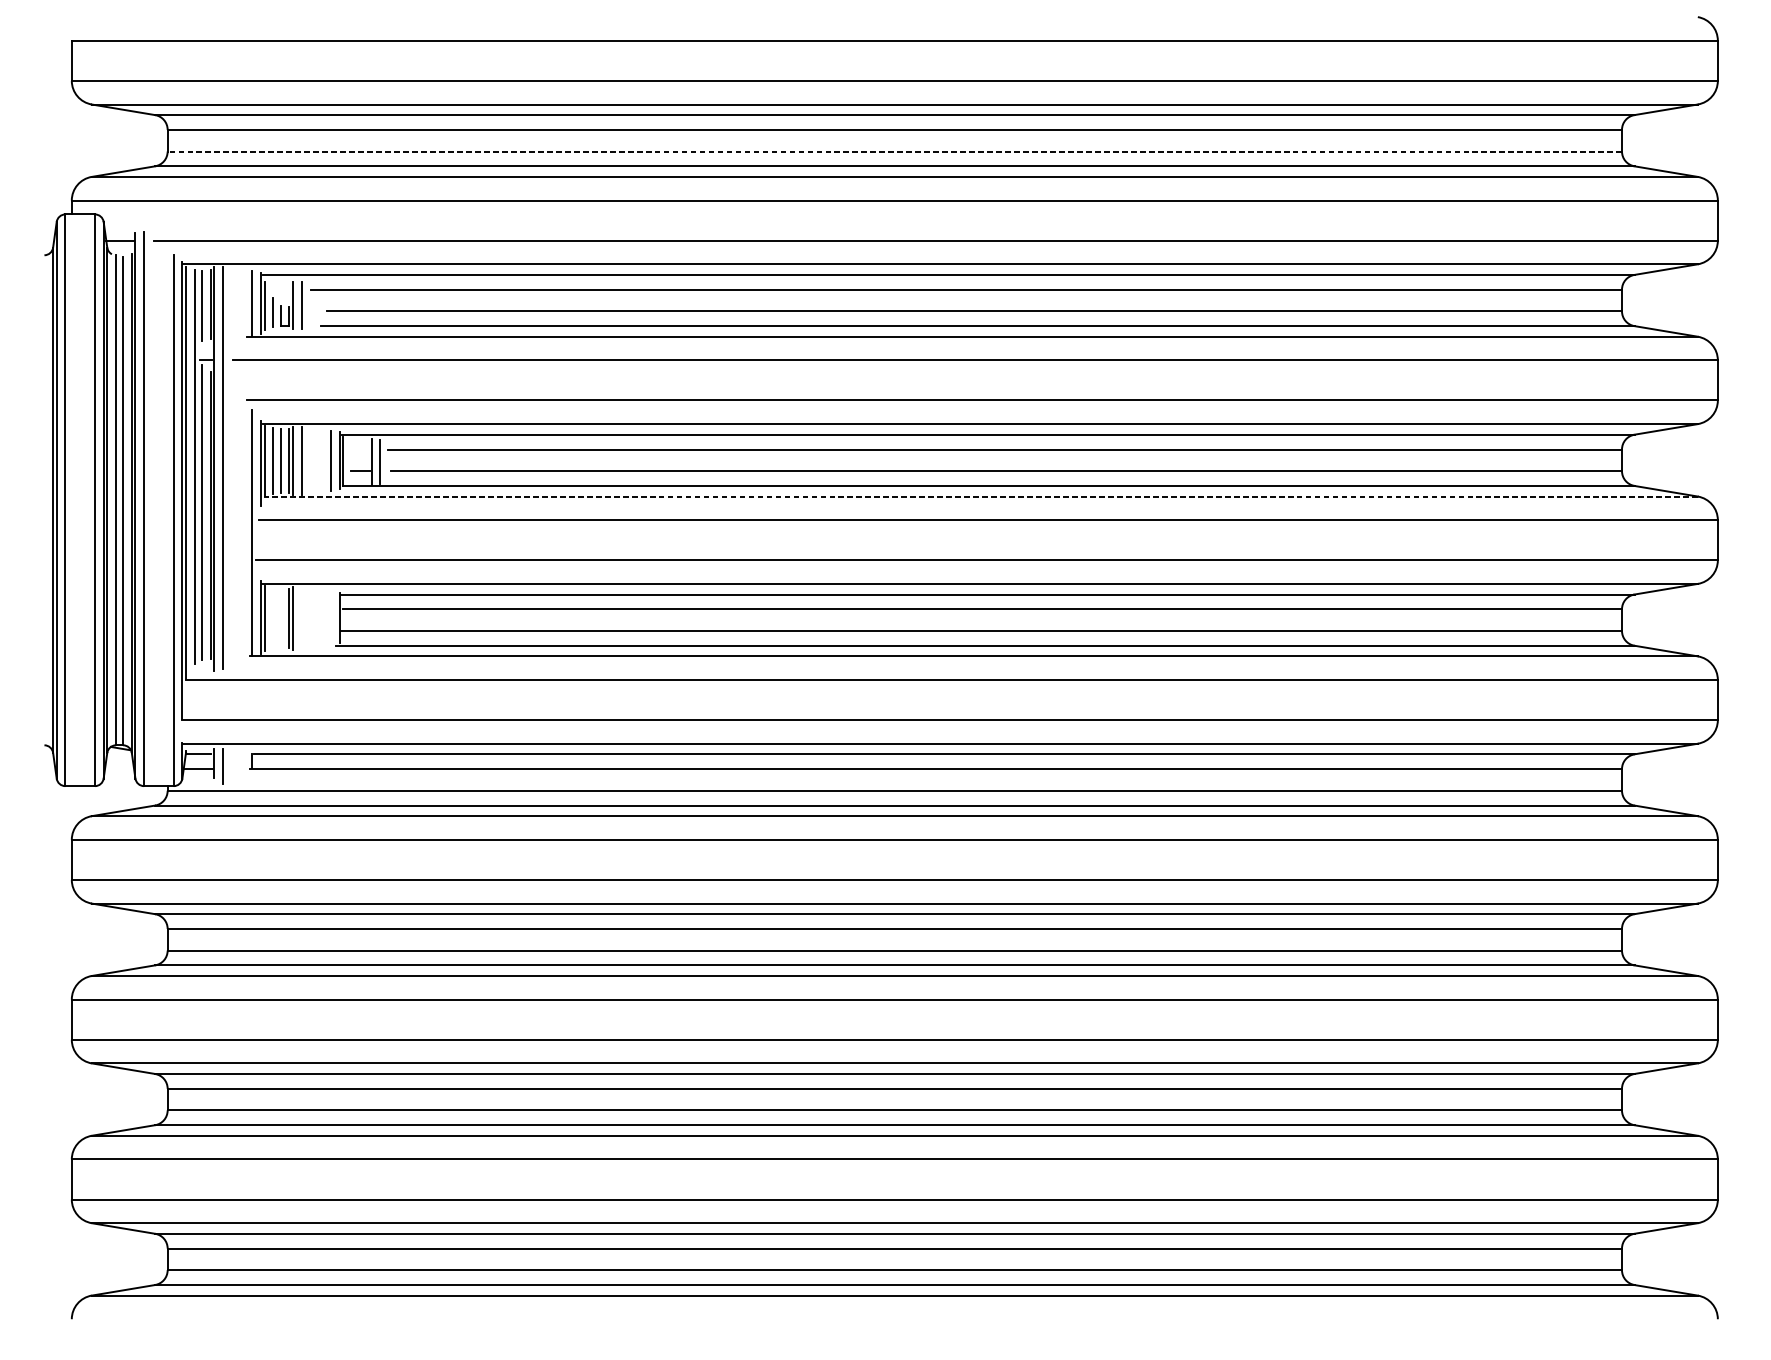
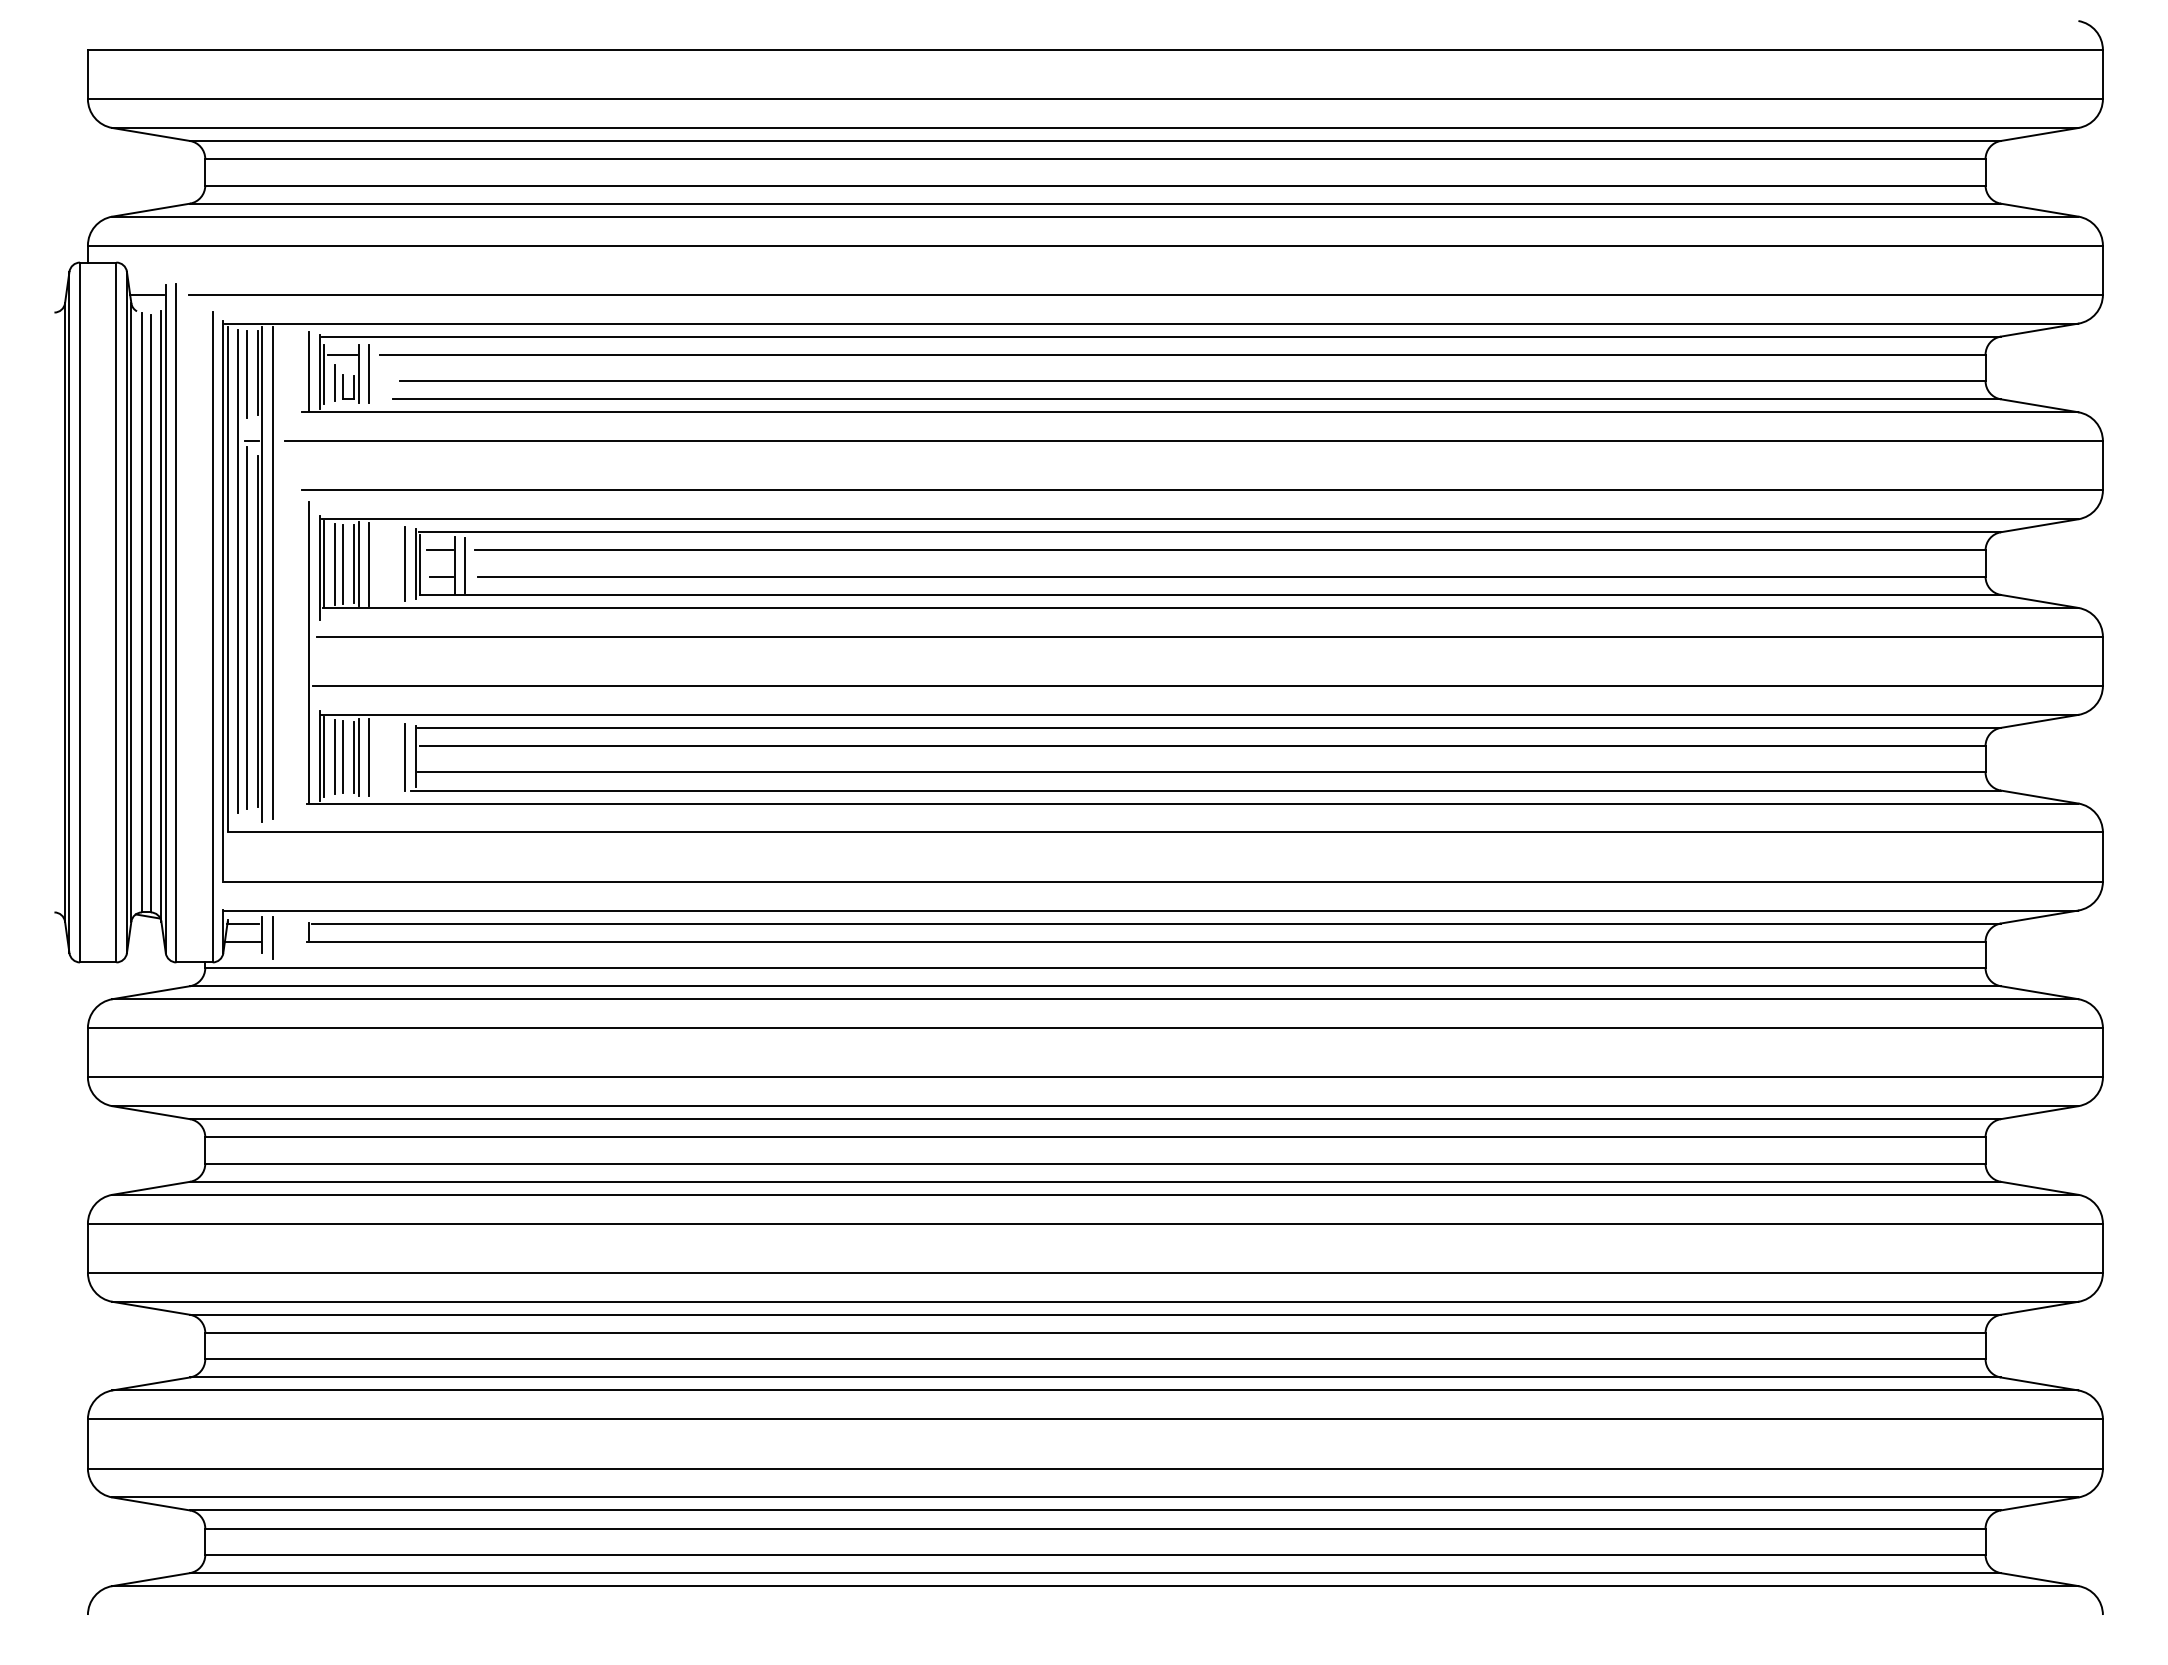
line: (894, 151) -> (1094, 185), dashed -> solid
line: (279, 289) -> (342, 354), added
line: (359, 449) -> (439, 550), added
line: (980, 496) -> (1200, 607), dashed -> solid
line: (301, 617) -> (369, 756), added
line: (273, 618) -> (334, 757), added
line: (280, 618) -> (343, 757), added
line: (331, 618) -> (405, 757), added

